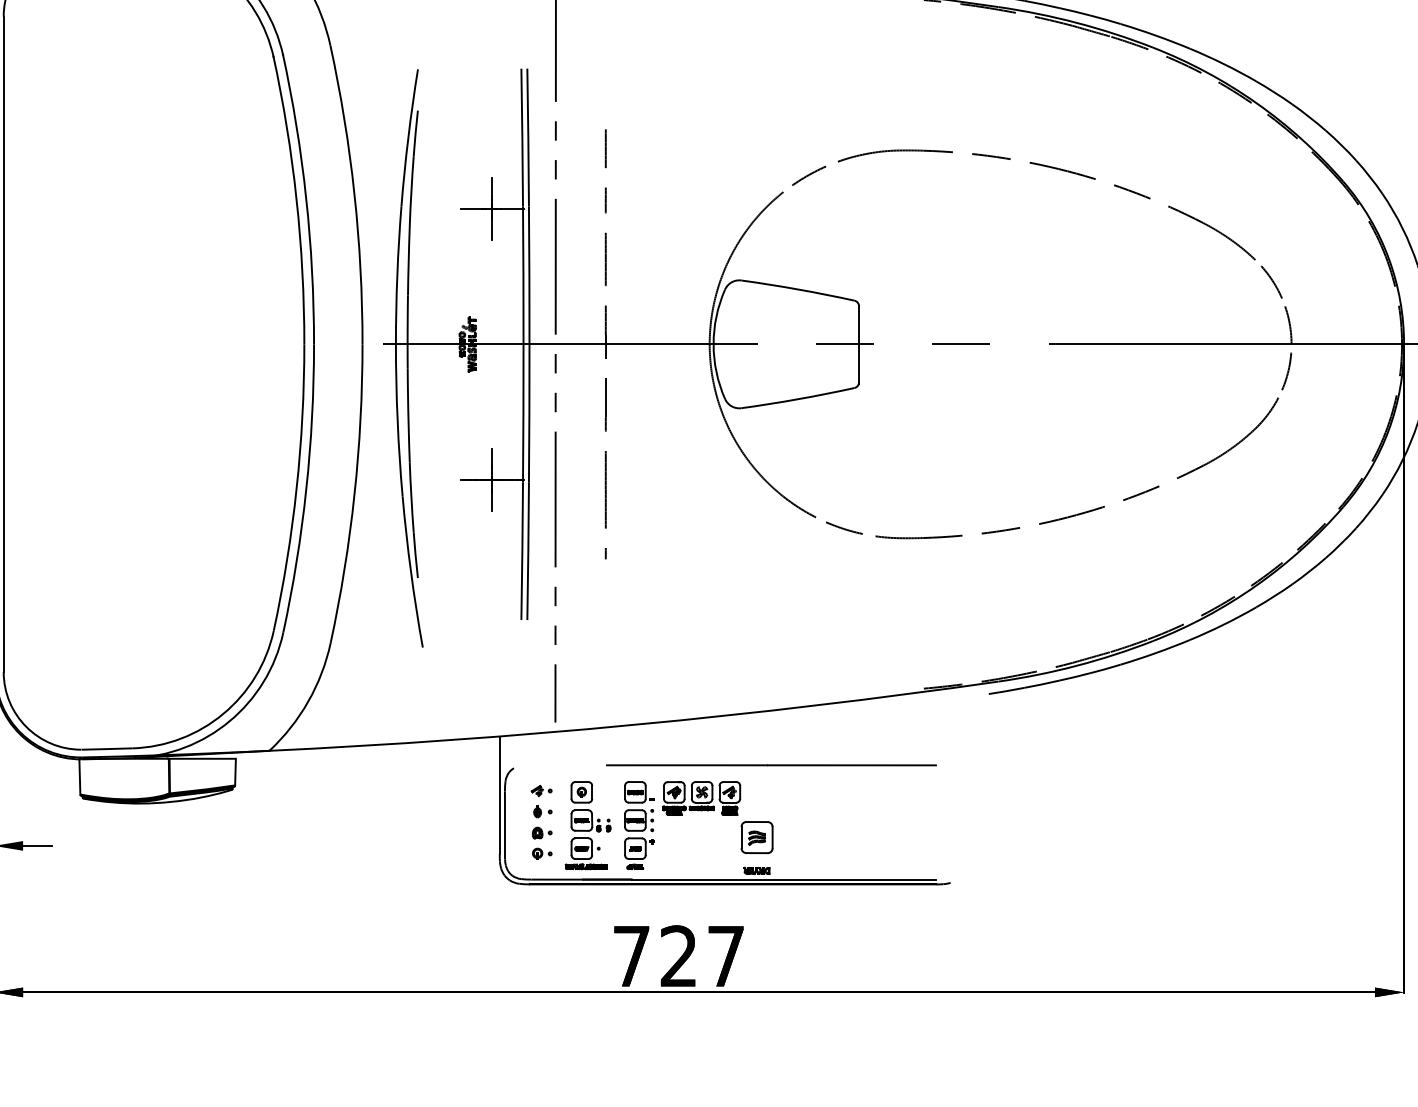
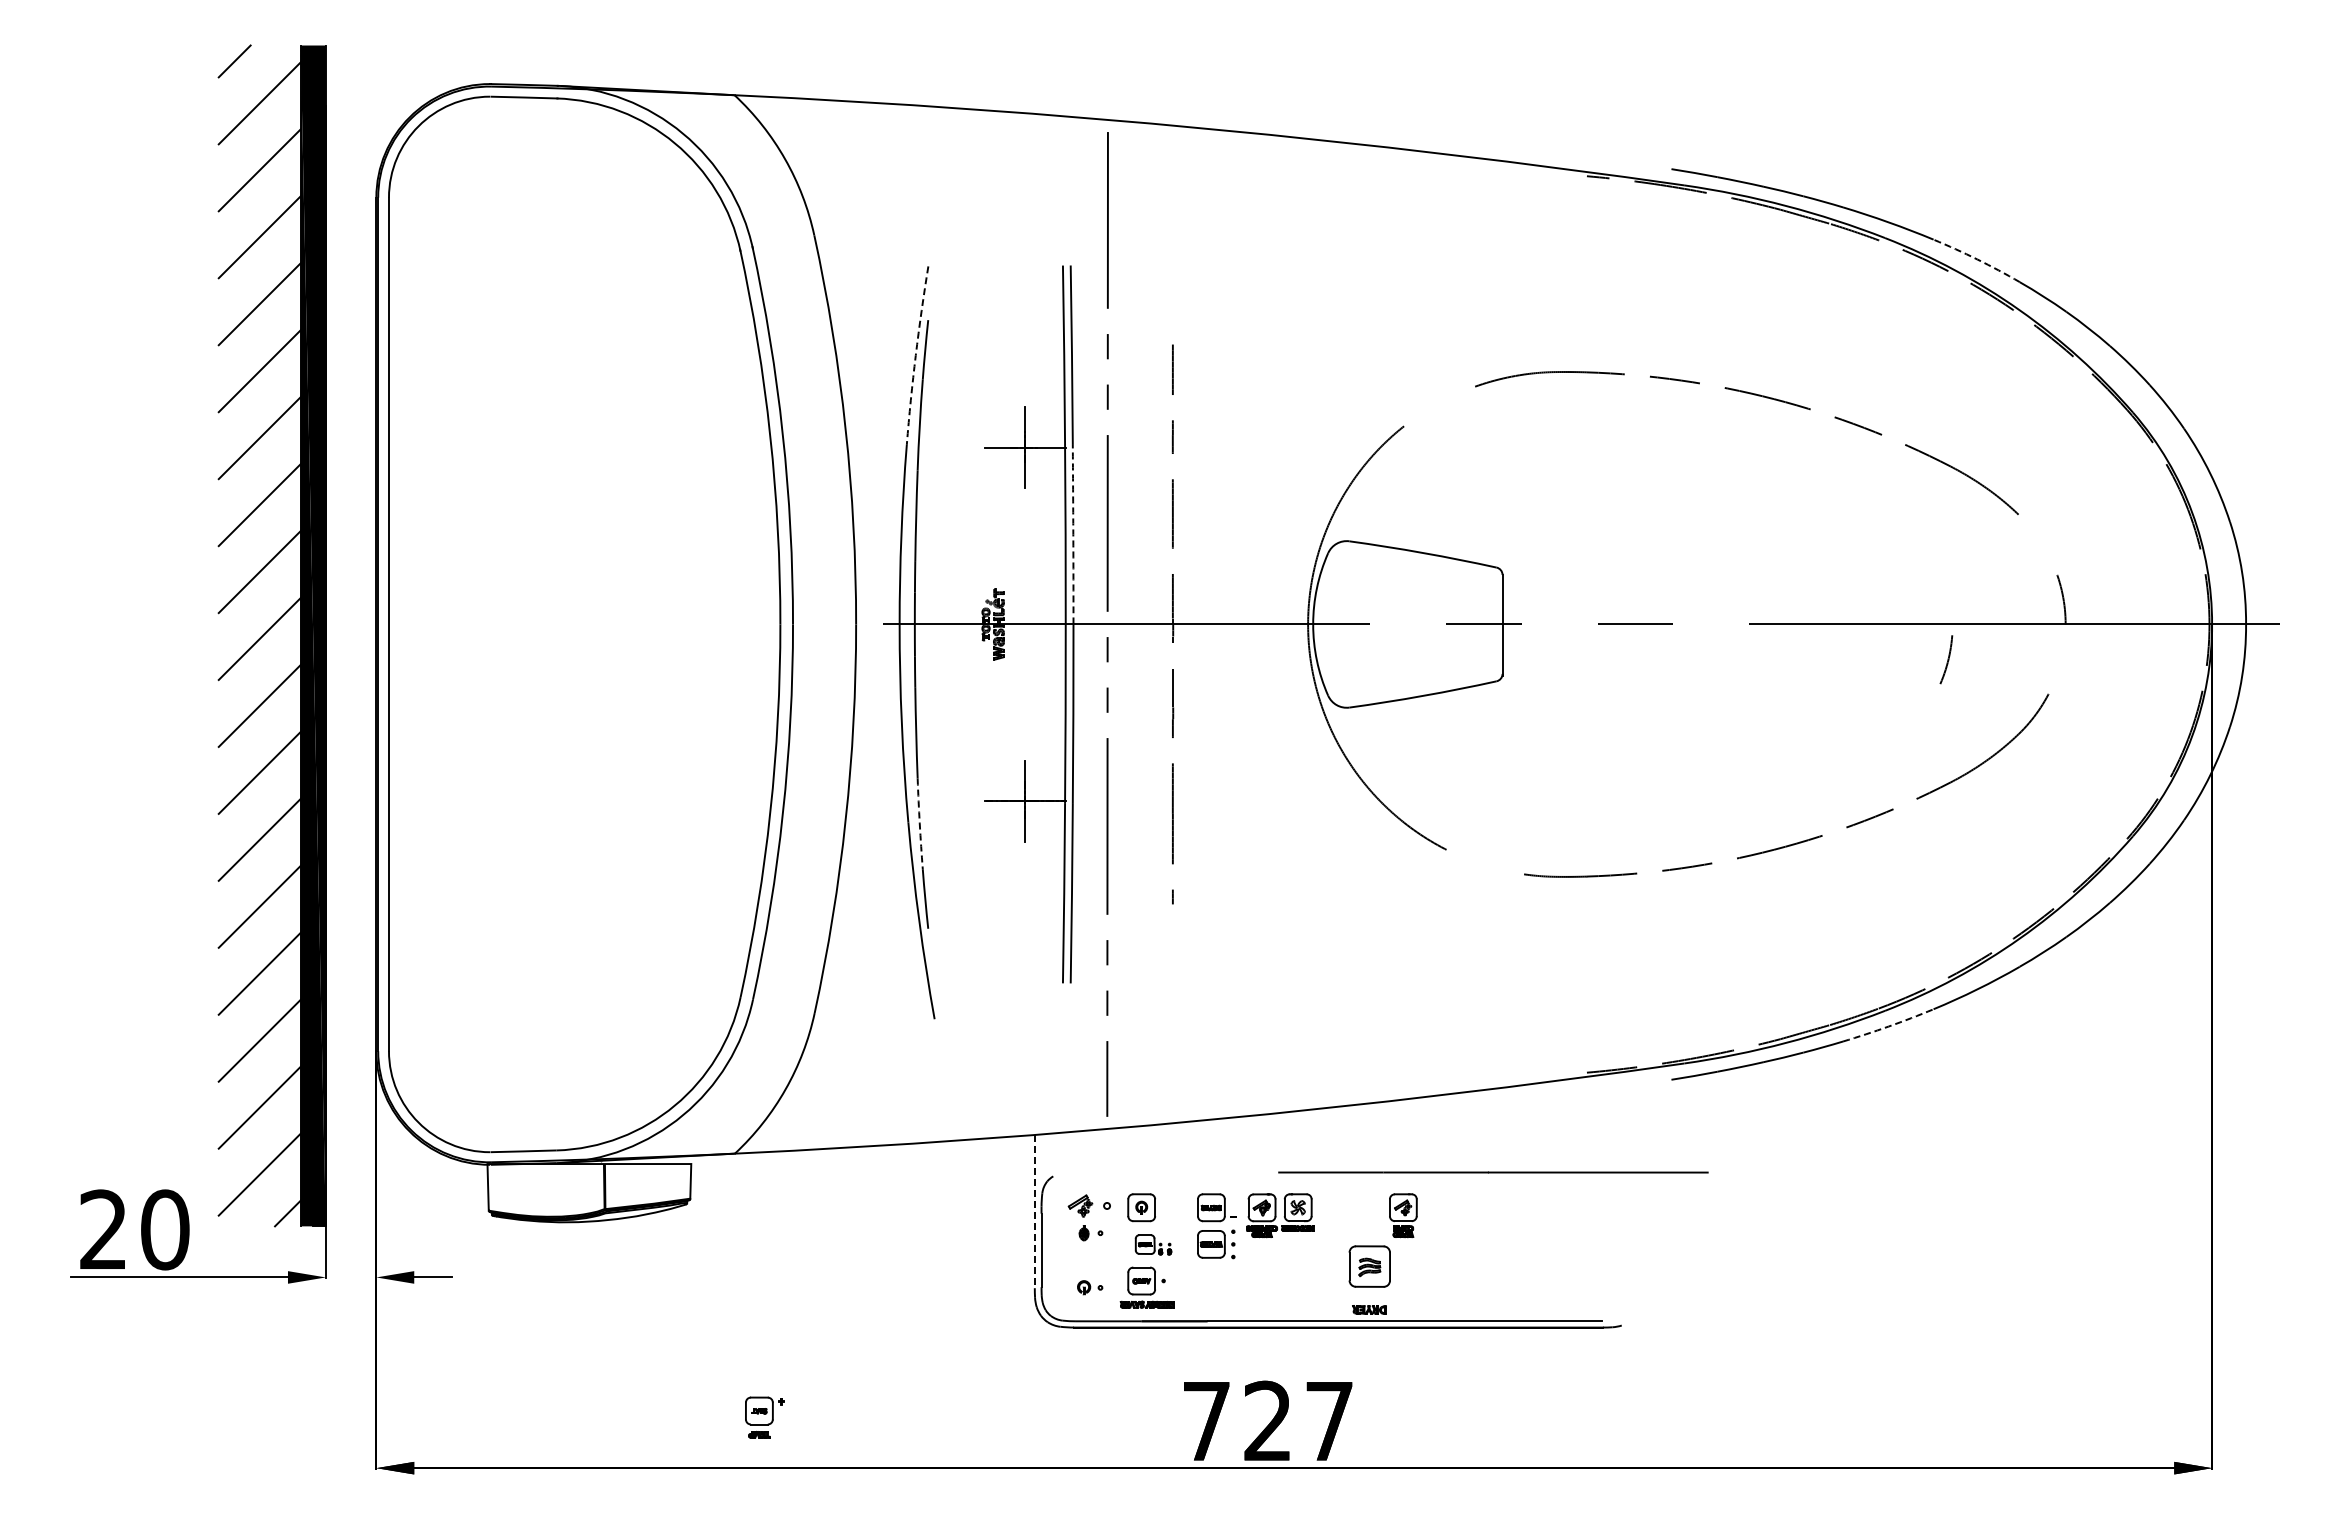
arc: (1223, 64) -> (1977, 259), solid -> dashed
arc: (408, 137) -> (915, 355), solid -> dashed
curve: (809, 175) -> (1437, 404), removed
arc: (529, 275) -> (1073, 534), solid -> dashed
arc: (1272, 281) -> (2040, 542), removed
arc: (1287, 371) -> (1947, 659), moved
arc: (411, 497) -> (919, 823), solid -> dashed
curve: (843, 527) -> (1482, 863), removed
arc: (1155, 653) -> (1888, 1026), solid -> dashed
line: (771, 765) -> (1493, 1172), moved
part: (541, 790) -> (1089, 1205), size x1.6
line: (499, 796) -> (1034, 1212), solid -> dashed
part: (729, 798) -> (1403, 1215), moved
part: (590, 820) -> (1153, 1244), size x0.7
part: (541, 832) -> (1089, 1260), removed
part: (639, 853) -> (764, 1417), moved

